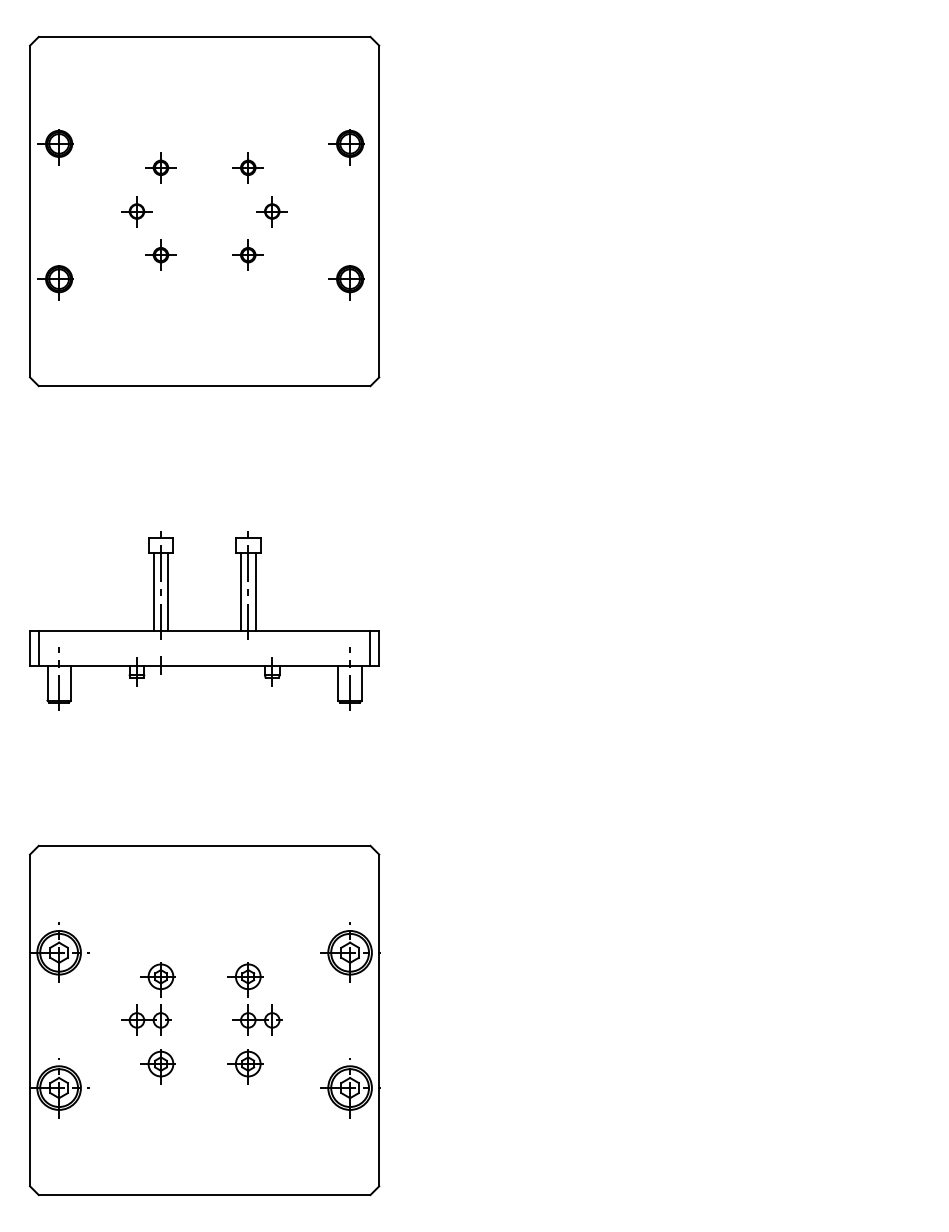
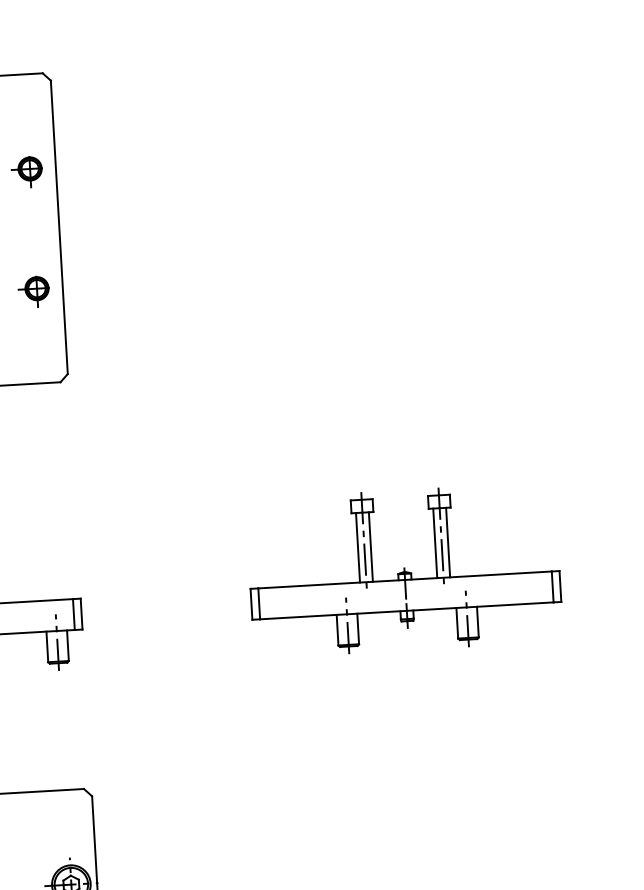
part: (745, 619) -> (404, 569), added

